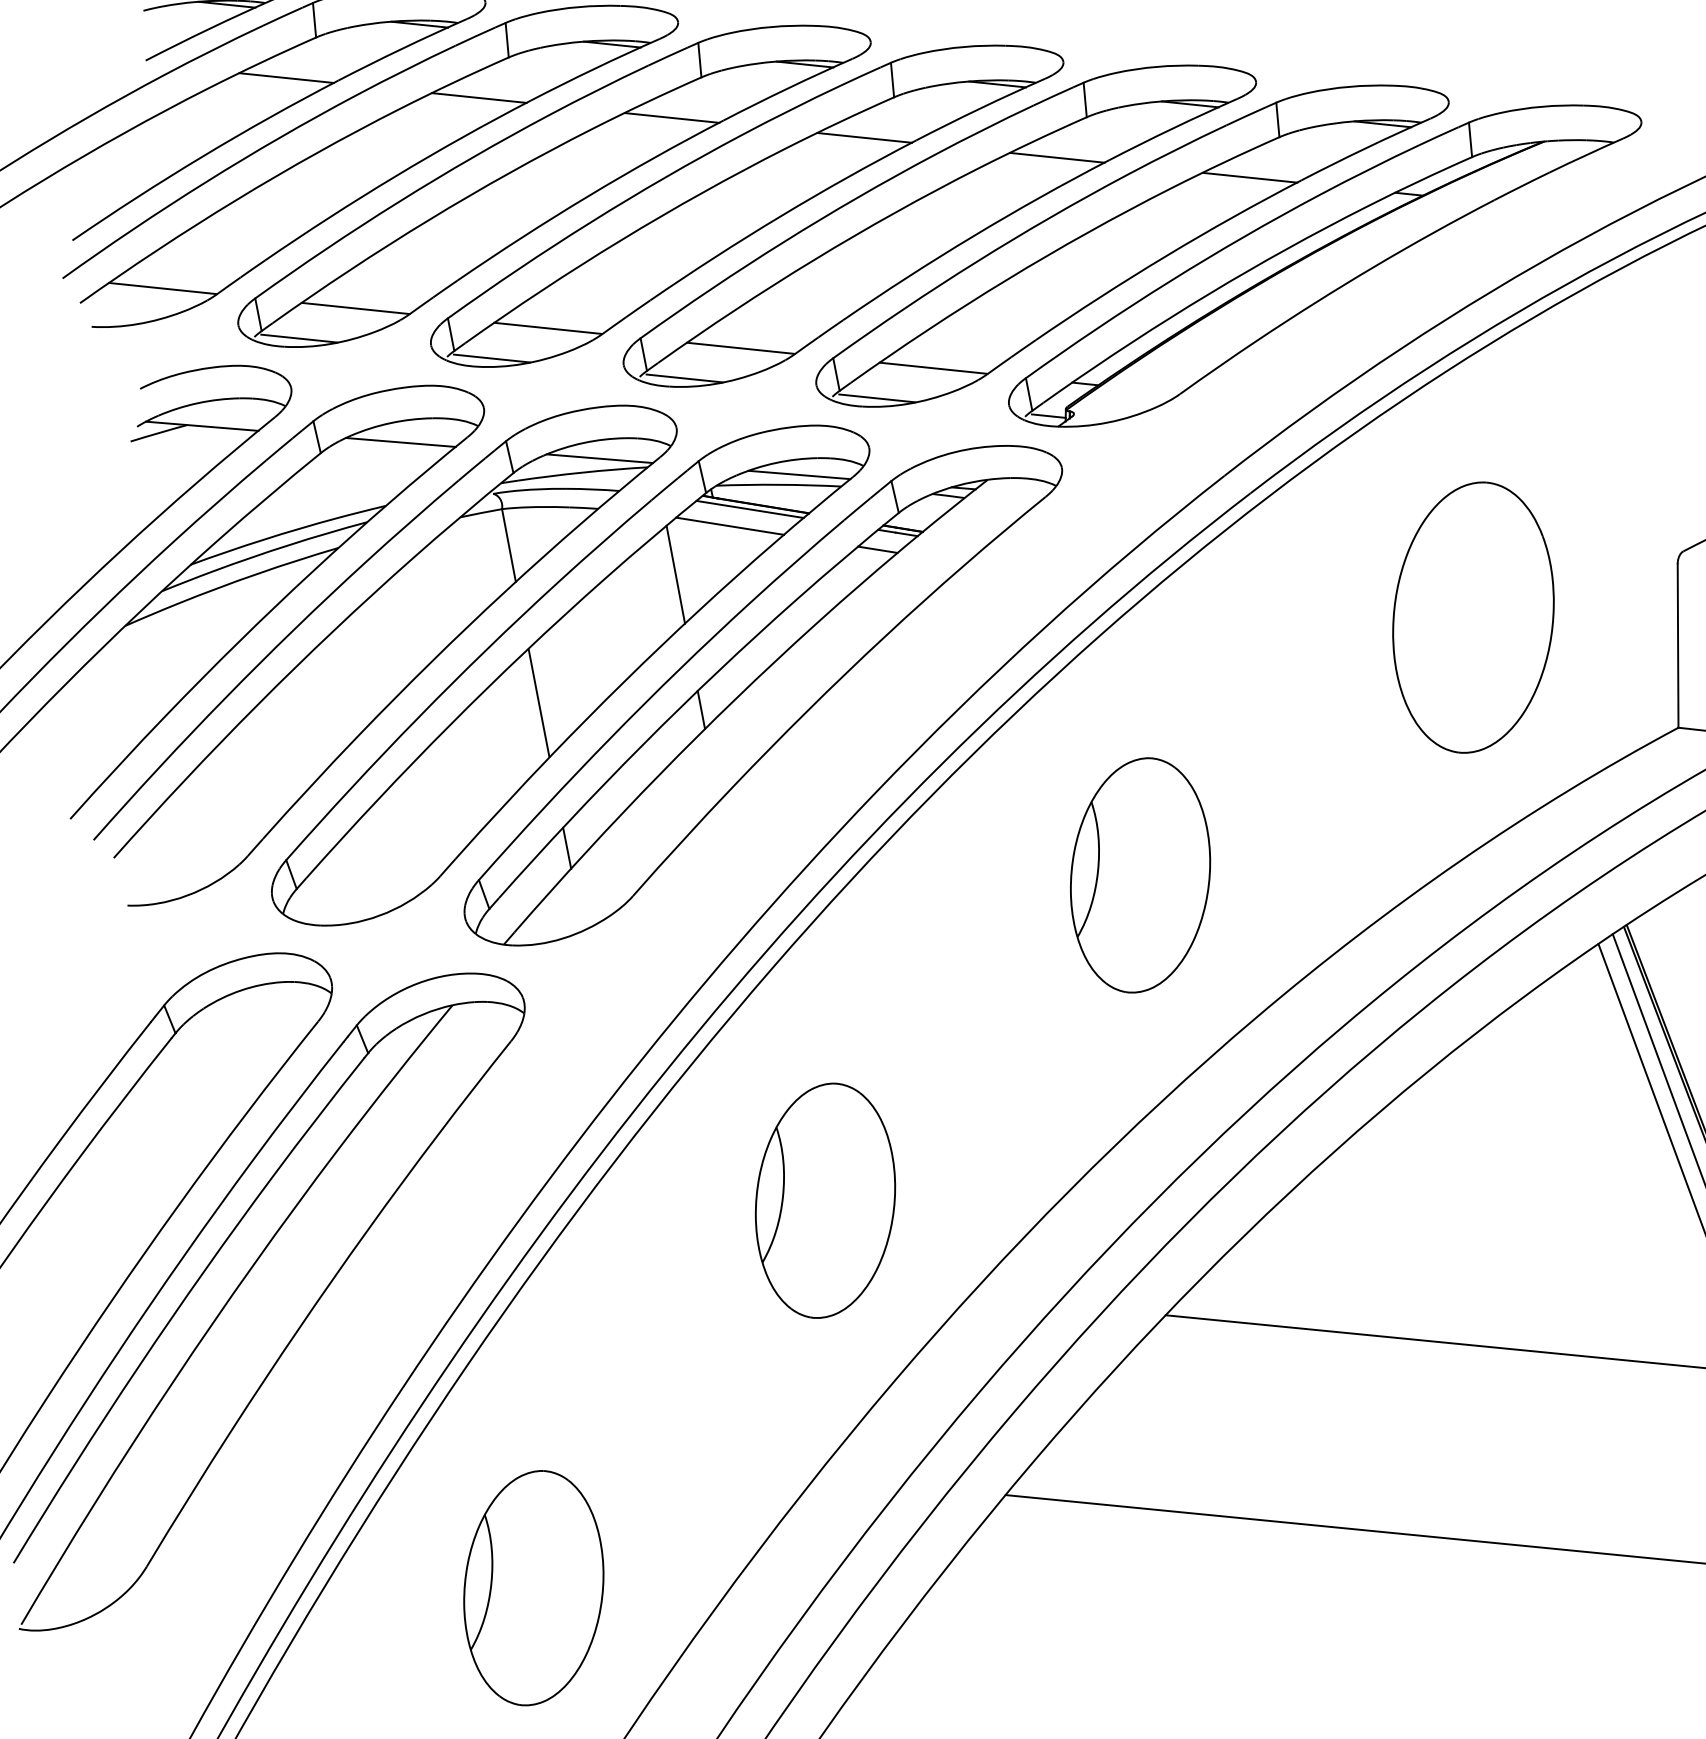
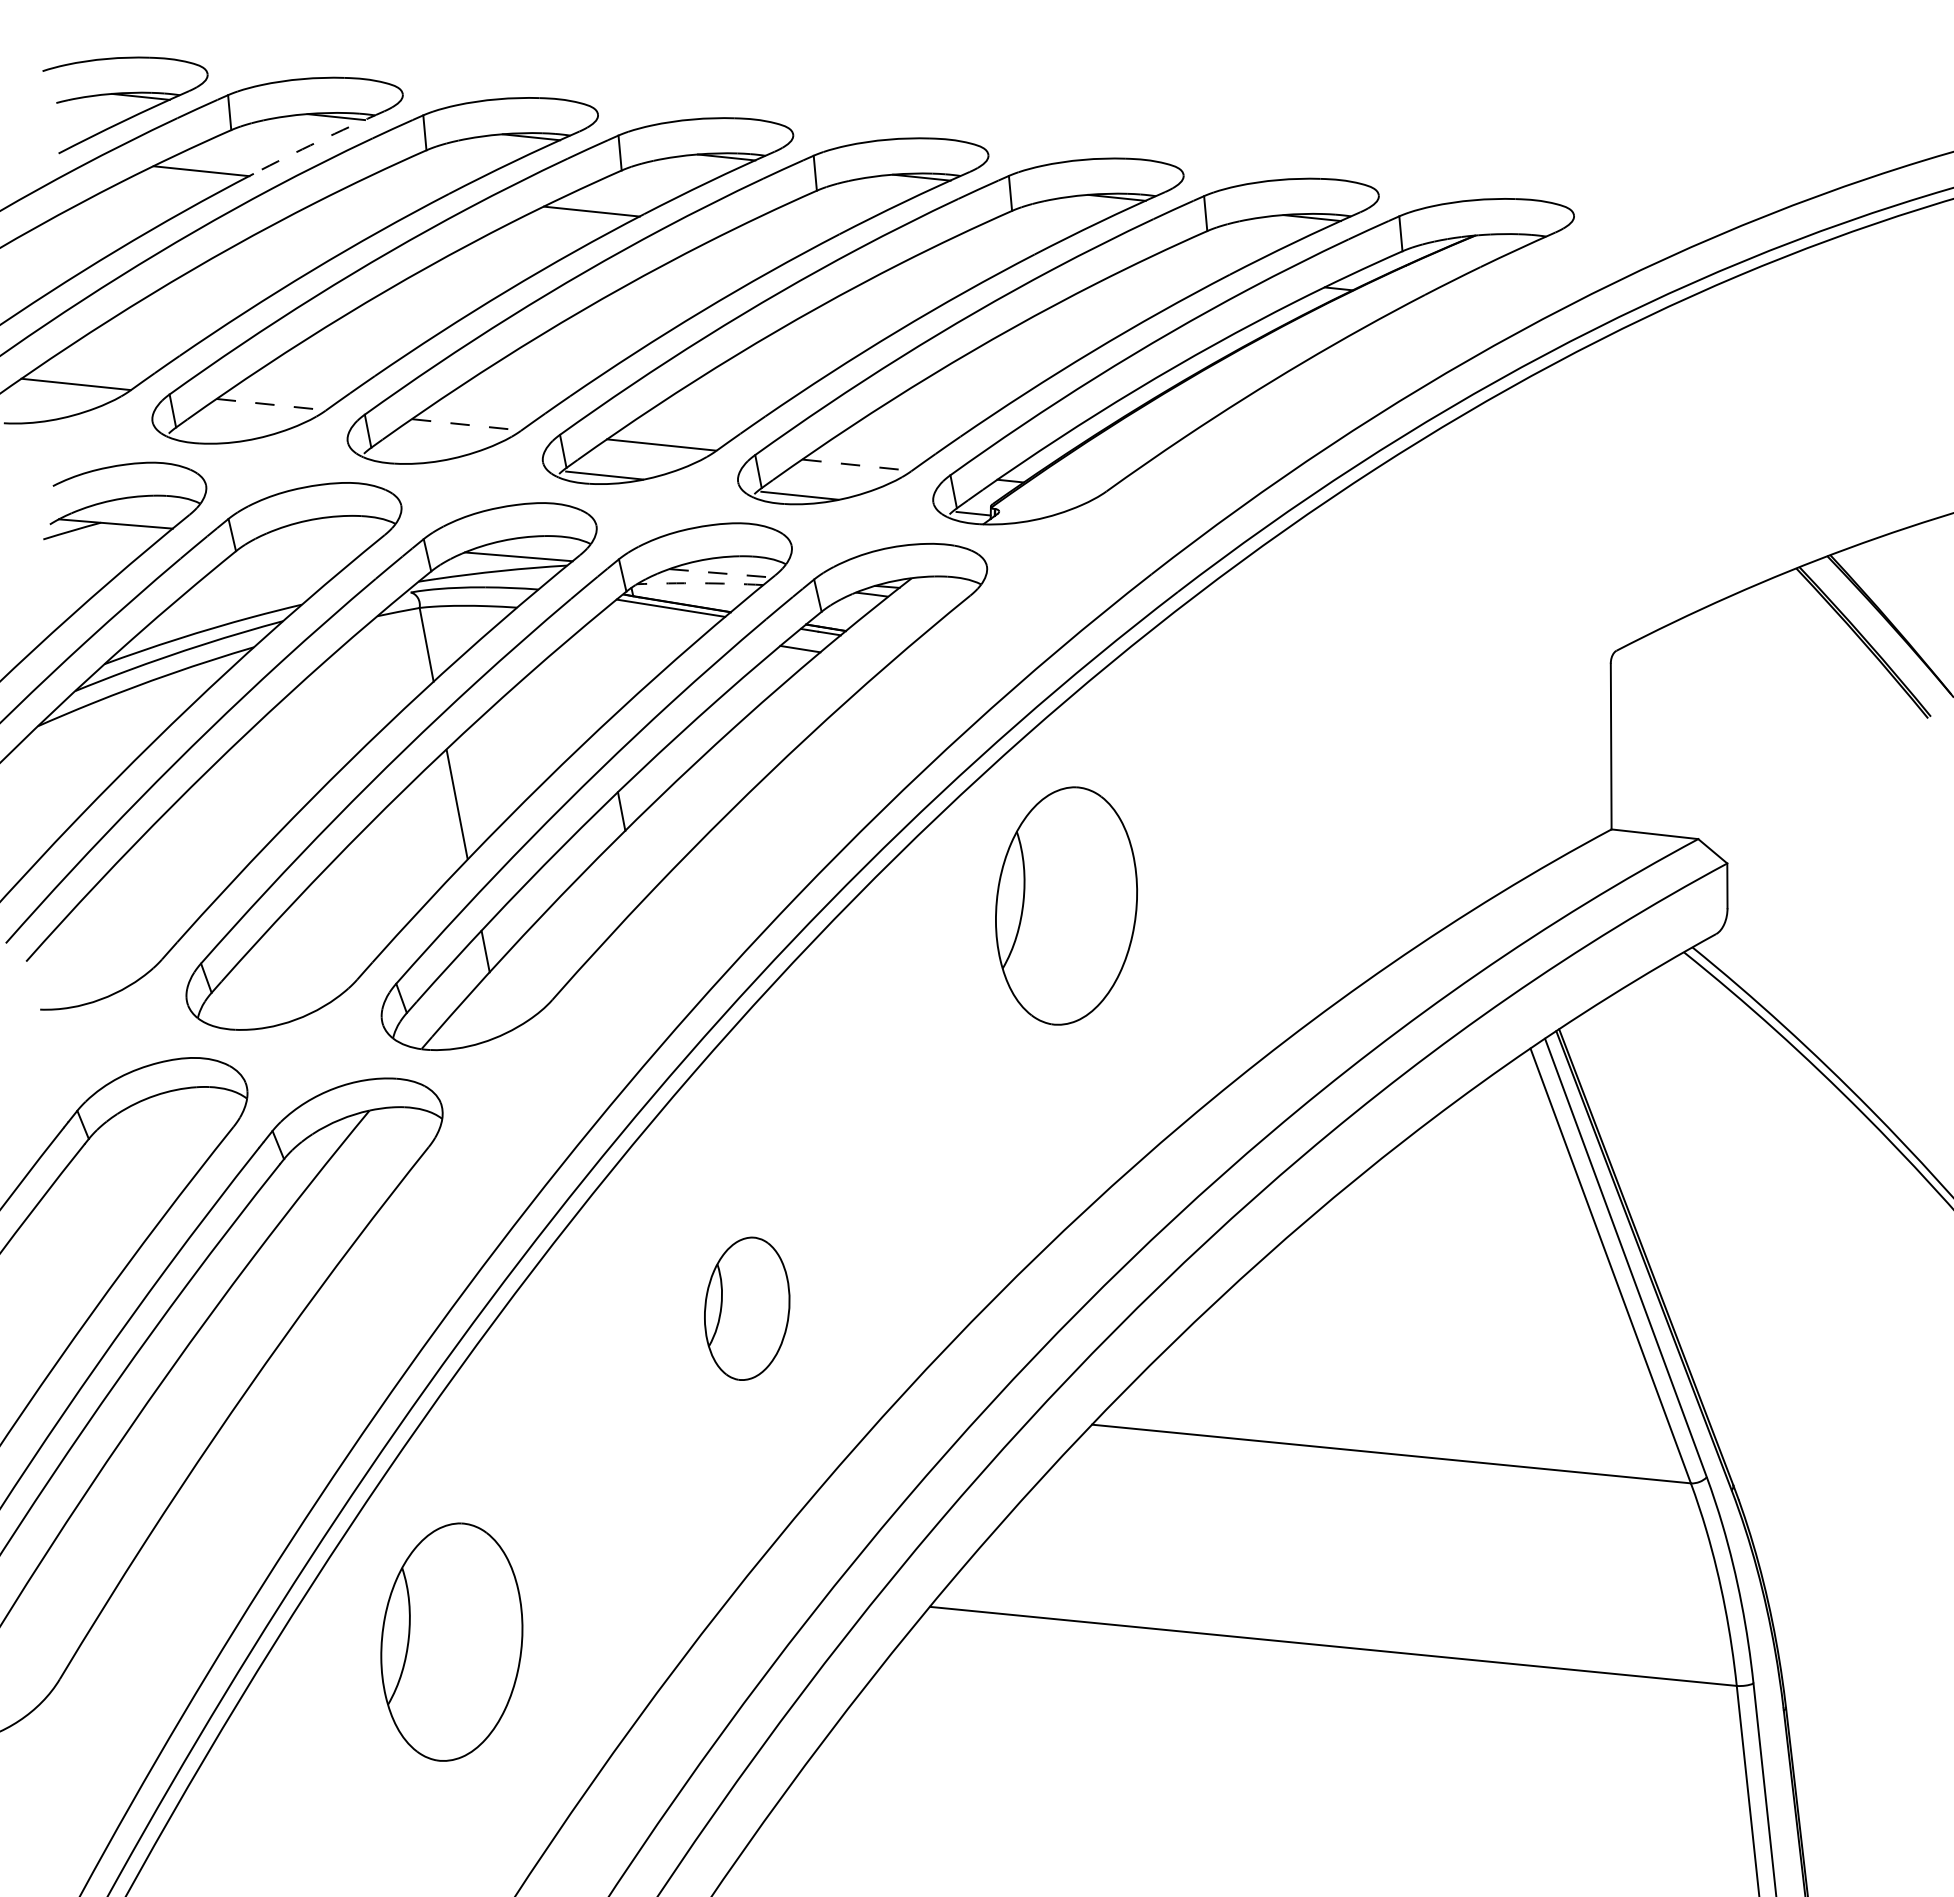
arc: (402, 48) -> (318, 141), solid -> dashed
line: (479, 98) -> (396, 191), removed
line: (865, 137) -> (787, 231), removed
line: (1057, 157) -> (982, 251), removed
line: (1250, 178) -> (1177, 272), removed
line: (355, 308) -> (271, 404), solid -> dashed
line: (548, 328) -> (466, 424), solid -> dashed
line: (298, 338) -> (213, 435), removed
line: (491, 358) -> (408, 455), removed
line: (933, 368) -> (856, 465), solid -> dashed
line: (400, 441) -> (316, 539), removed
line: (799, 475) -> (721, 573), solid -> dashed
arc: (779, 485) -> (700, 583), solid -> dashed
line: (729, 526) -> (650, 625), removed
line: (675, 574) -> (595, 674), removed
part: (1473, 617) -> (1403, 717), removed
part: (1140, 874) -> (1066, 905), moved
part: (824, 1200) -> (746, 1308), size x0.6
part: (533, 1587) -> (451, 1641), moved

